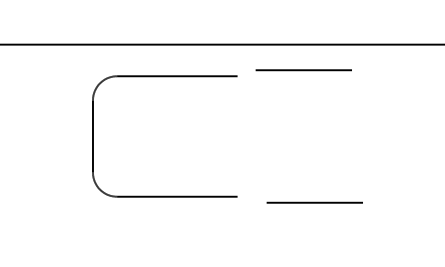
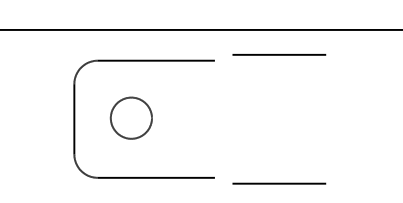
part: (151, 135) -> (131, 118), added
line: (314, 202) -> (279, 183), moved

